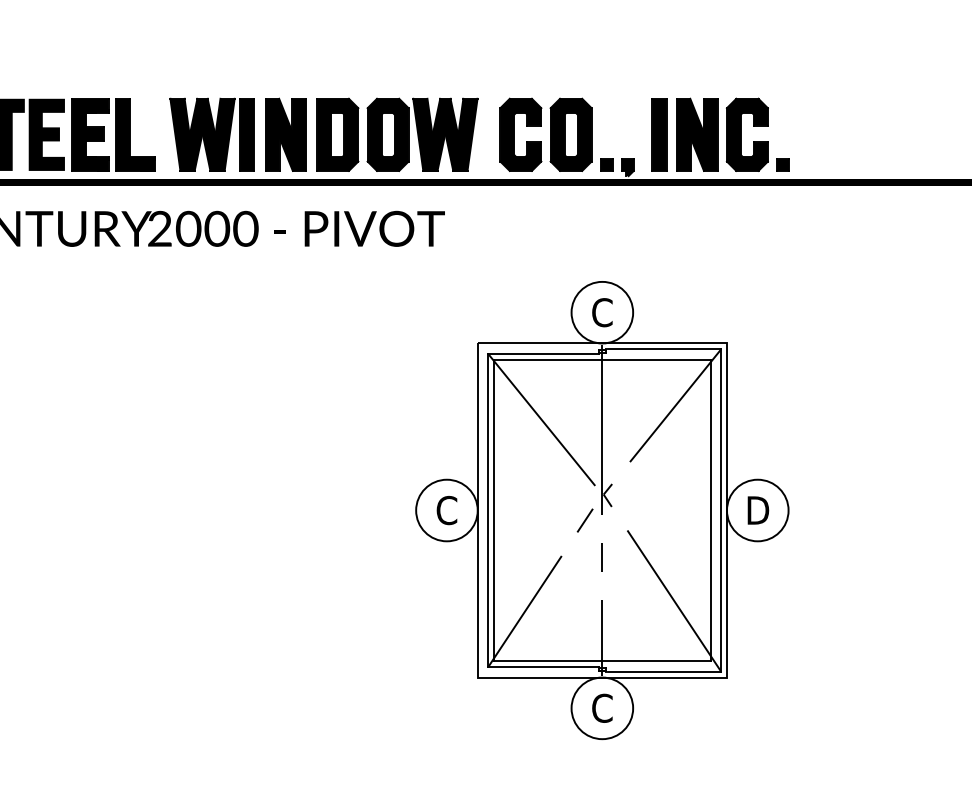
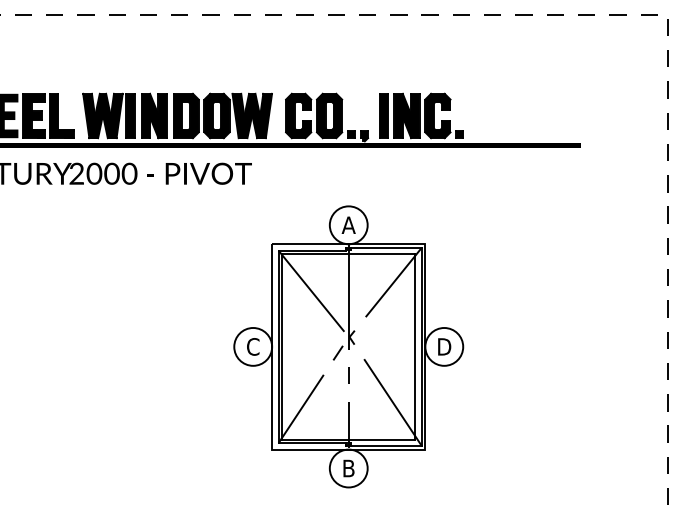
text: (601, 313) -> (348, 225), C -> A
text: (601, 708) -> (348, 468), C -> B

